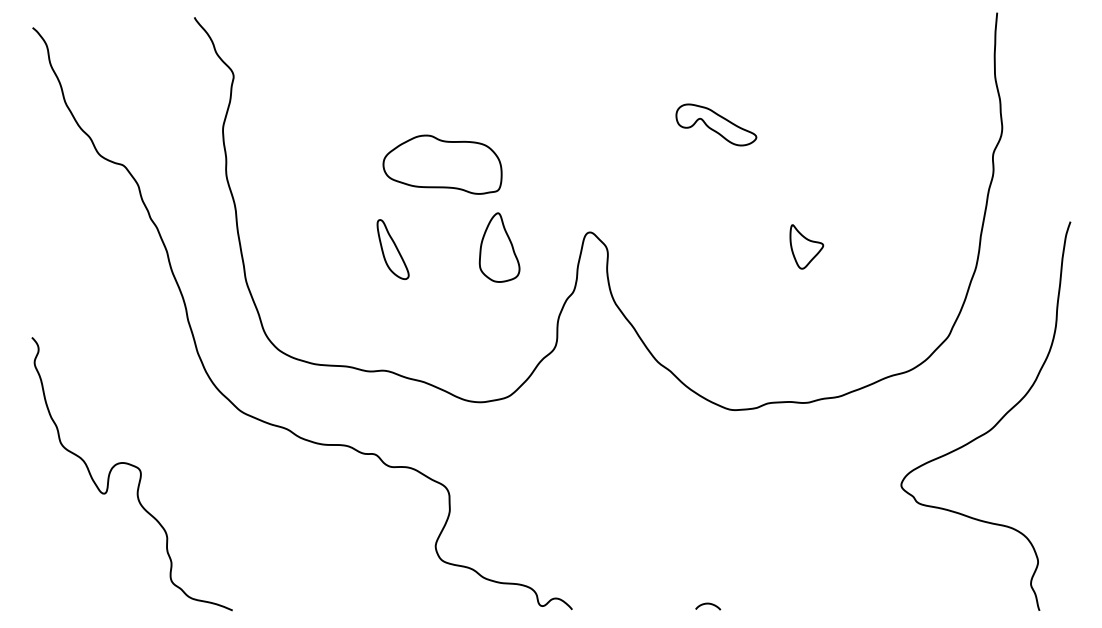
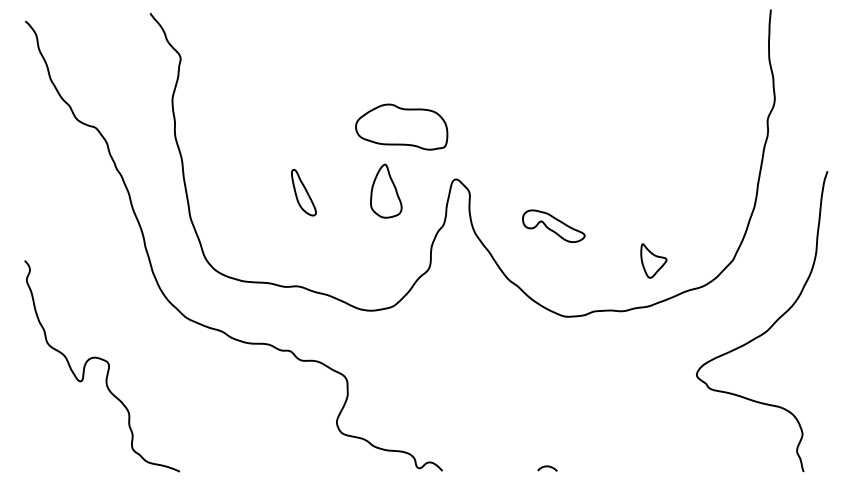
part: (716, 124) -> (553, 225), moved
part: (442, 164) -> (401, 126), moved
part: (806, 246) -> (653, 260), moved

